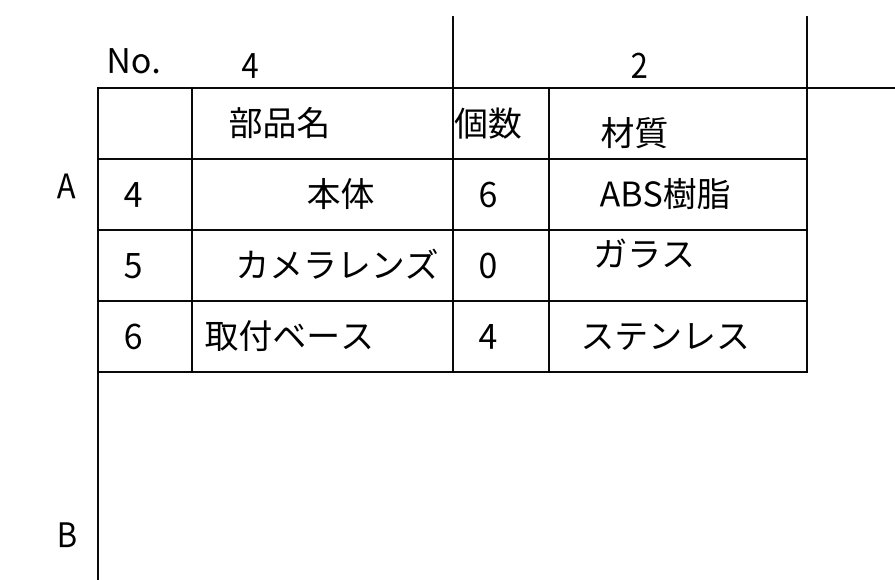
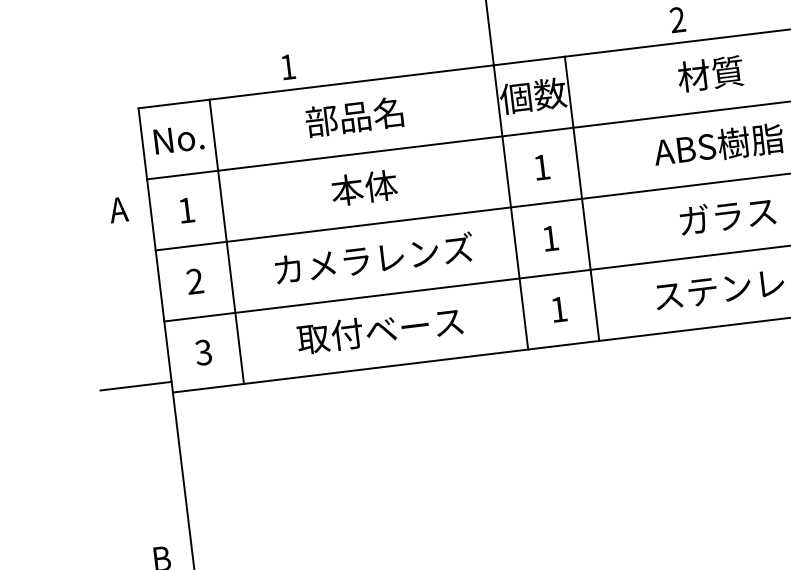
text: (133, 60) -> (178, 139), moved
text: (249, 65) -> (287, 67), 4 -> 1
text: (278, 122) -> (354, 117), moved
text: (633, 132) -> (710, 74), moved
text: (340, 193) -> (364, 187), moved
text: (132, 194) -> (186, 210), 4 -> 1
text: (487, 194) -> (541, 167), 6 -> 1
line: (191, 230) -> (226, 242), moved
line: (548, 230) -> (582, 199), moved
text: (643, 252) -> (727, 215), moved
text: (337, 263) -> (373, 257), moved
text: (132, 265) -> (194, 281), 5 -> 2
text: (487, 265) -> (550, 238), 0 -> 1
text: (287, 335) -> (379, 330), moved
text: (132, 336) -> (203, 352), 6 -> 3
text: (487, 336) -> (558, 309), 4 -> 1
line: (61, 361) -> (135, 386), added

